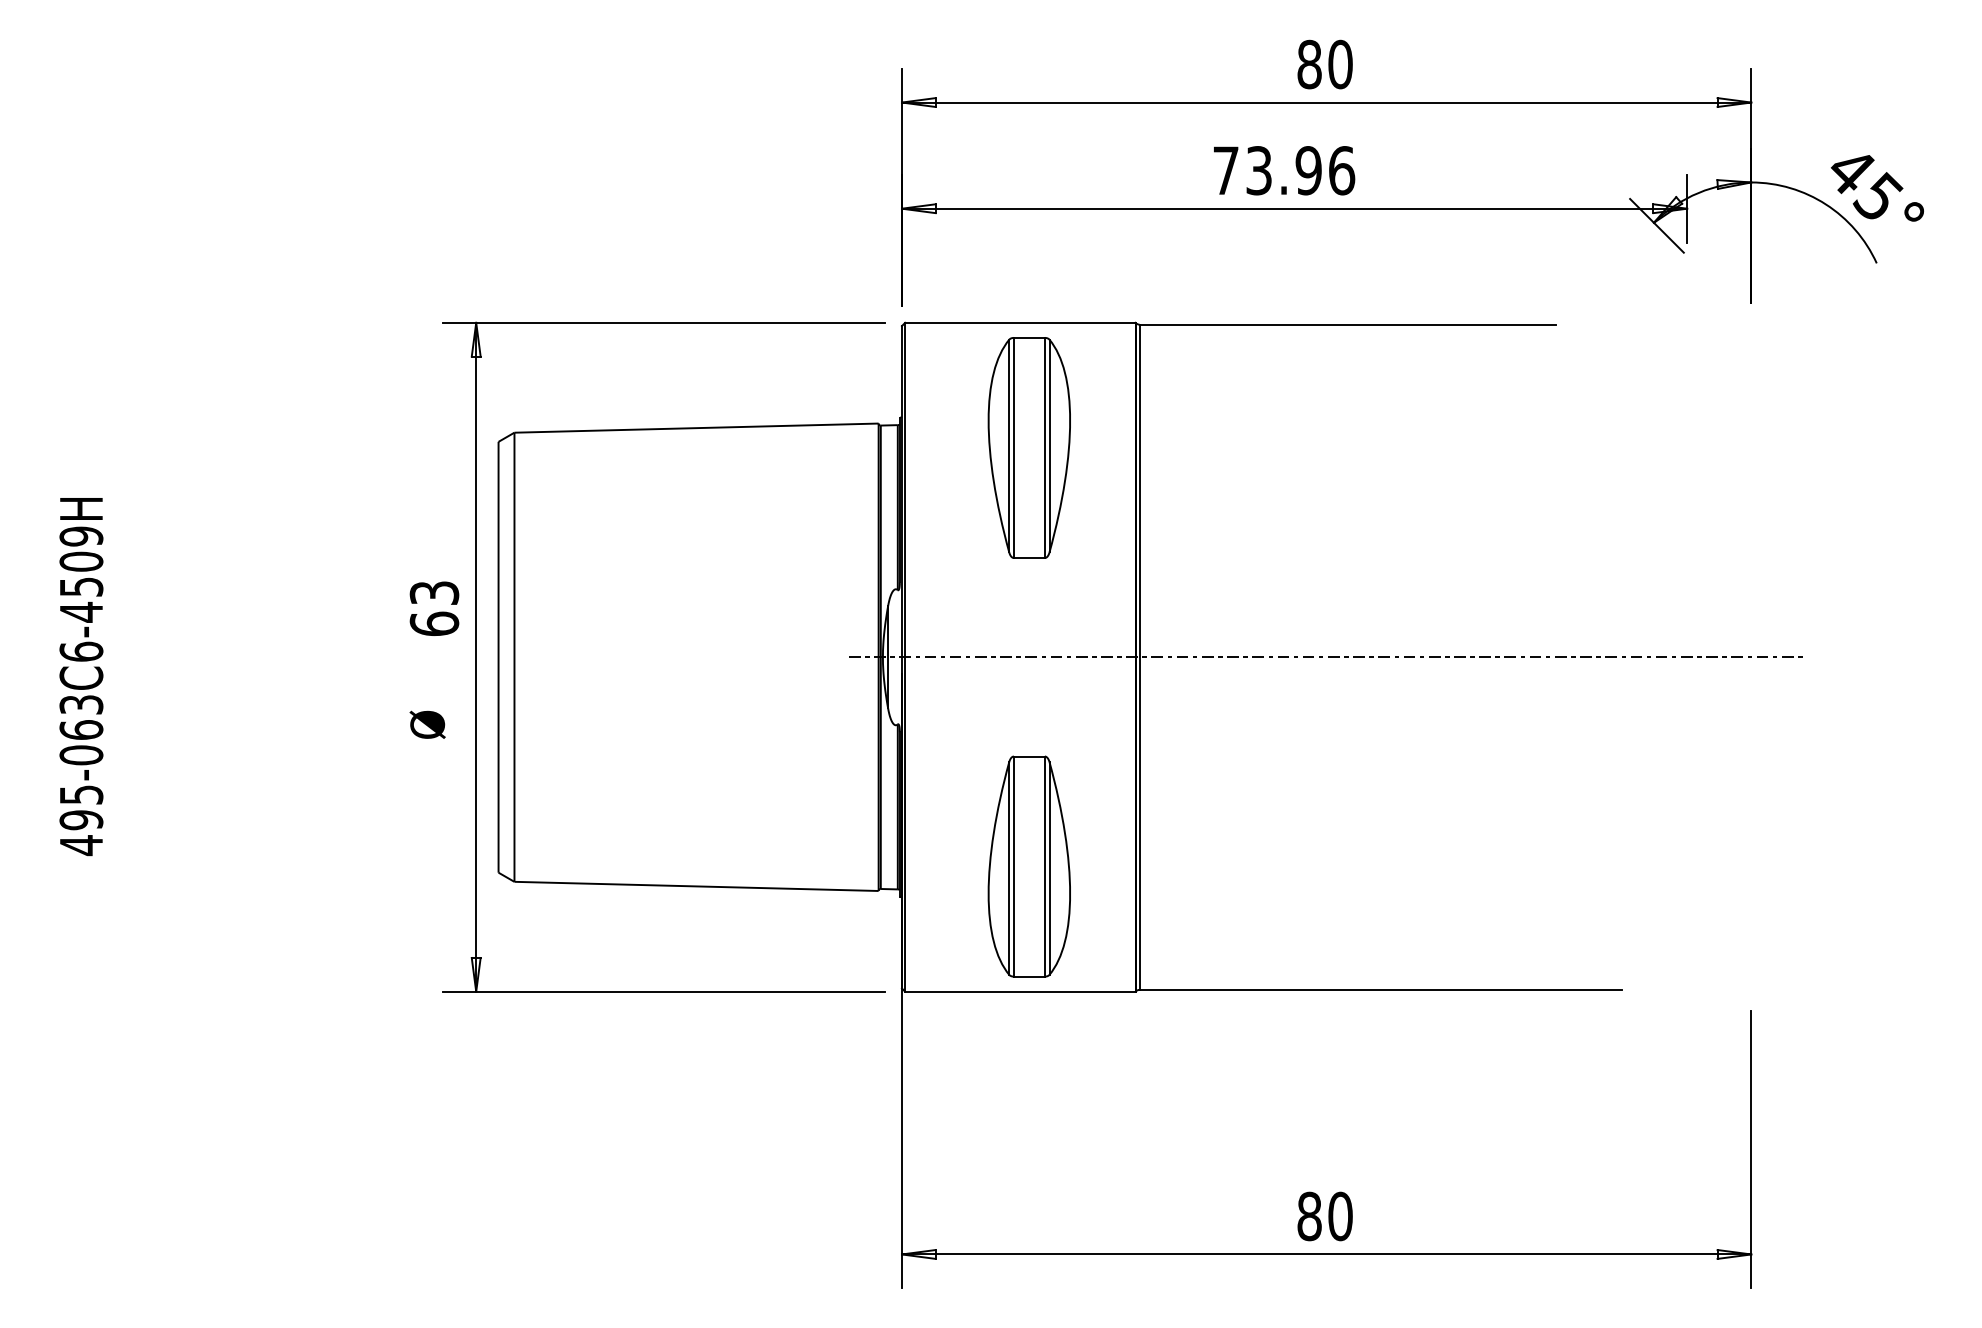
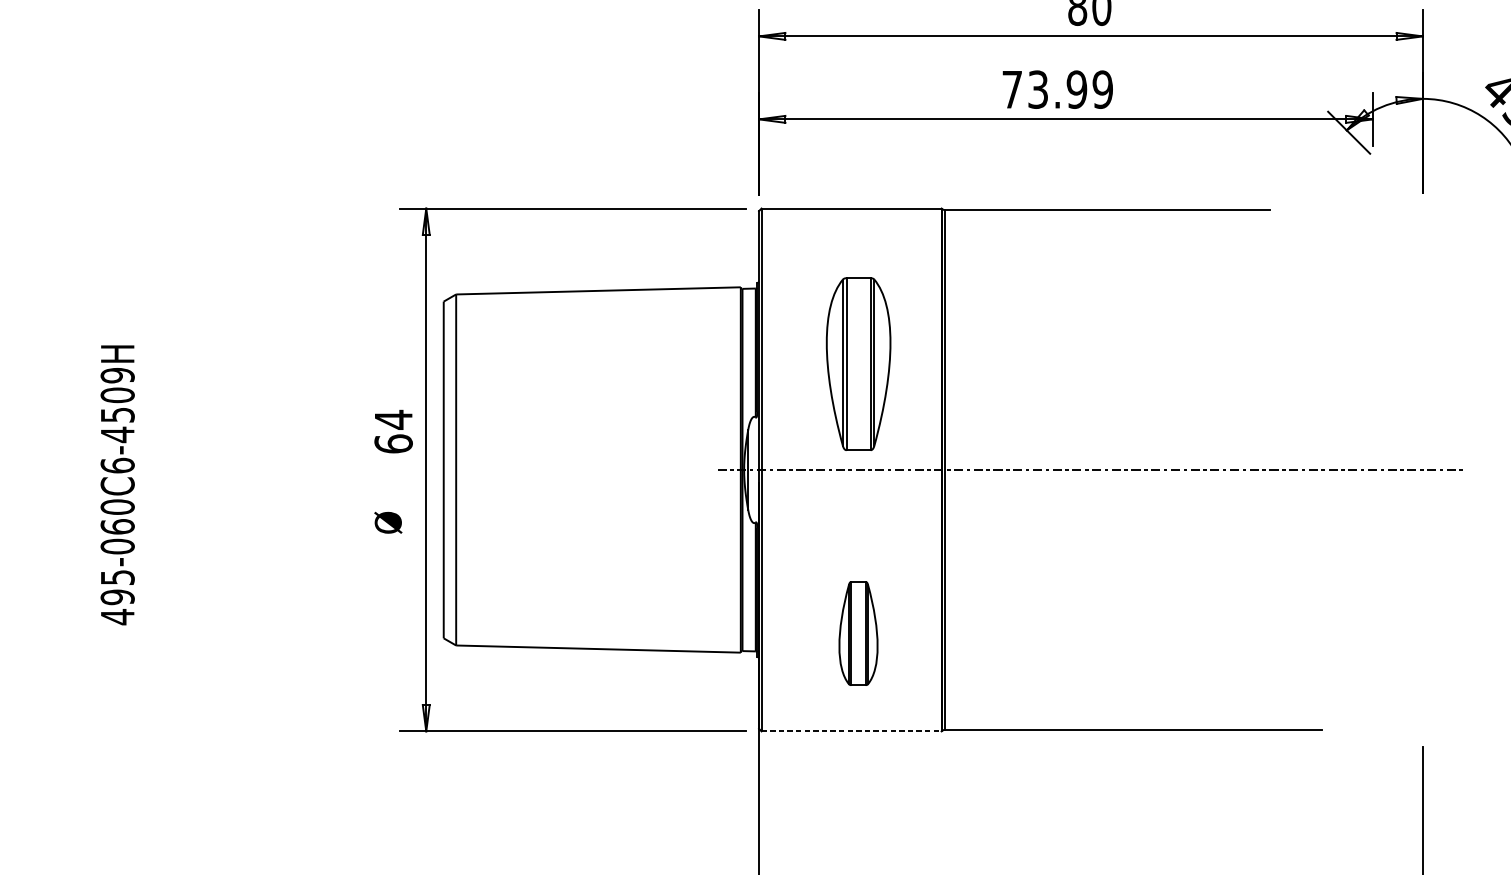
text: (1341, 170) -> (1102, 89), 73.96 -> 73.99
part: (1028, 447) -> (857, 363), moved
text: (434, 593) -> (393, 420), 63 -> 64
text: (81, 704) -> (117, 506), 495-063C6-4509H -> 495-060C6-4509H
part: (1028, 866) -> (857, 633), size x0.6
line: (1020, 991) -> (851, 731), solid -> dashed

